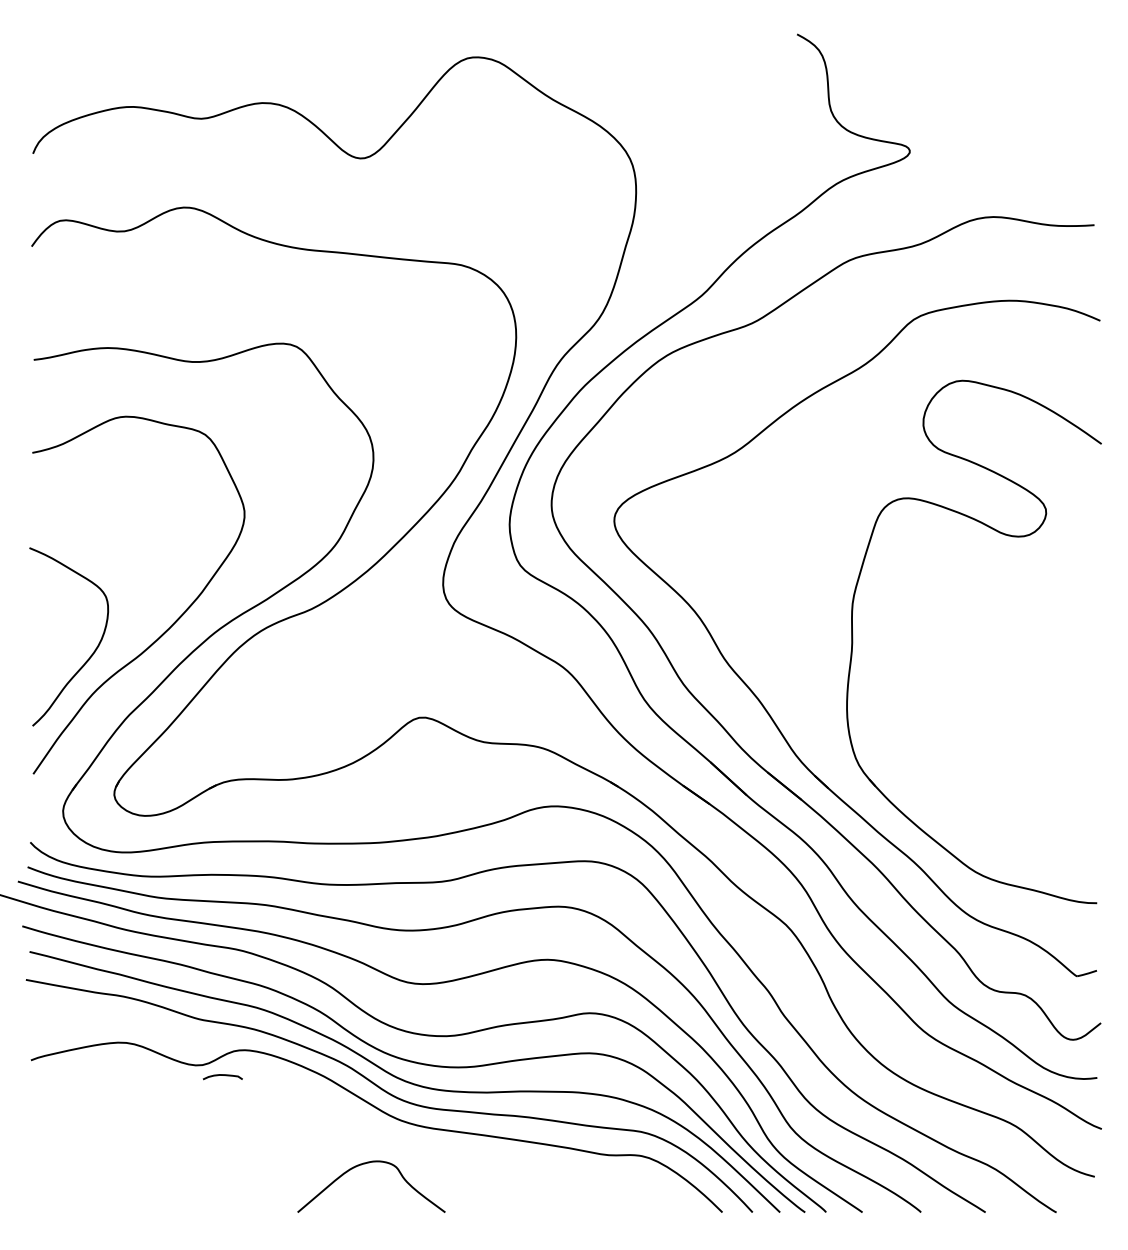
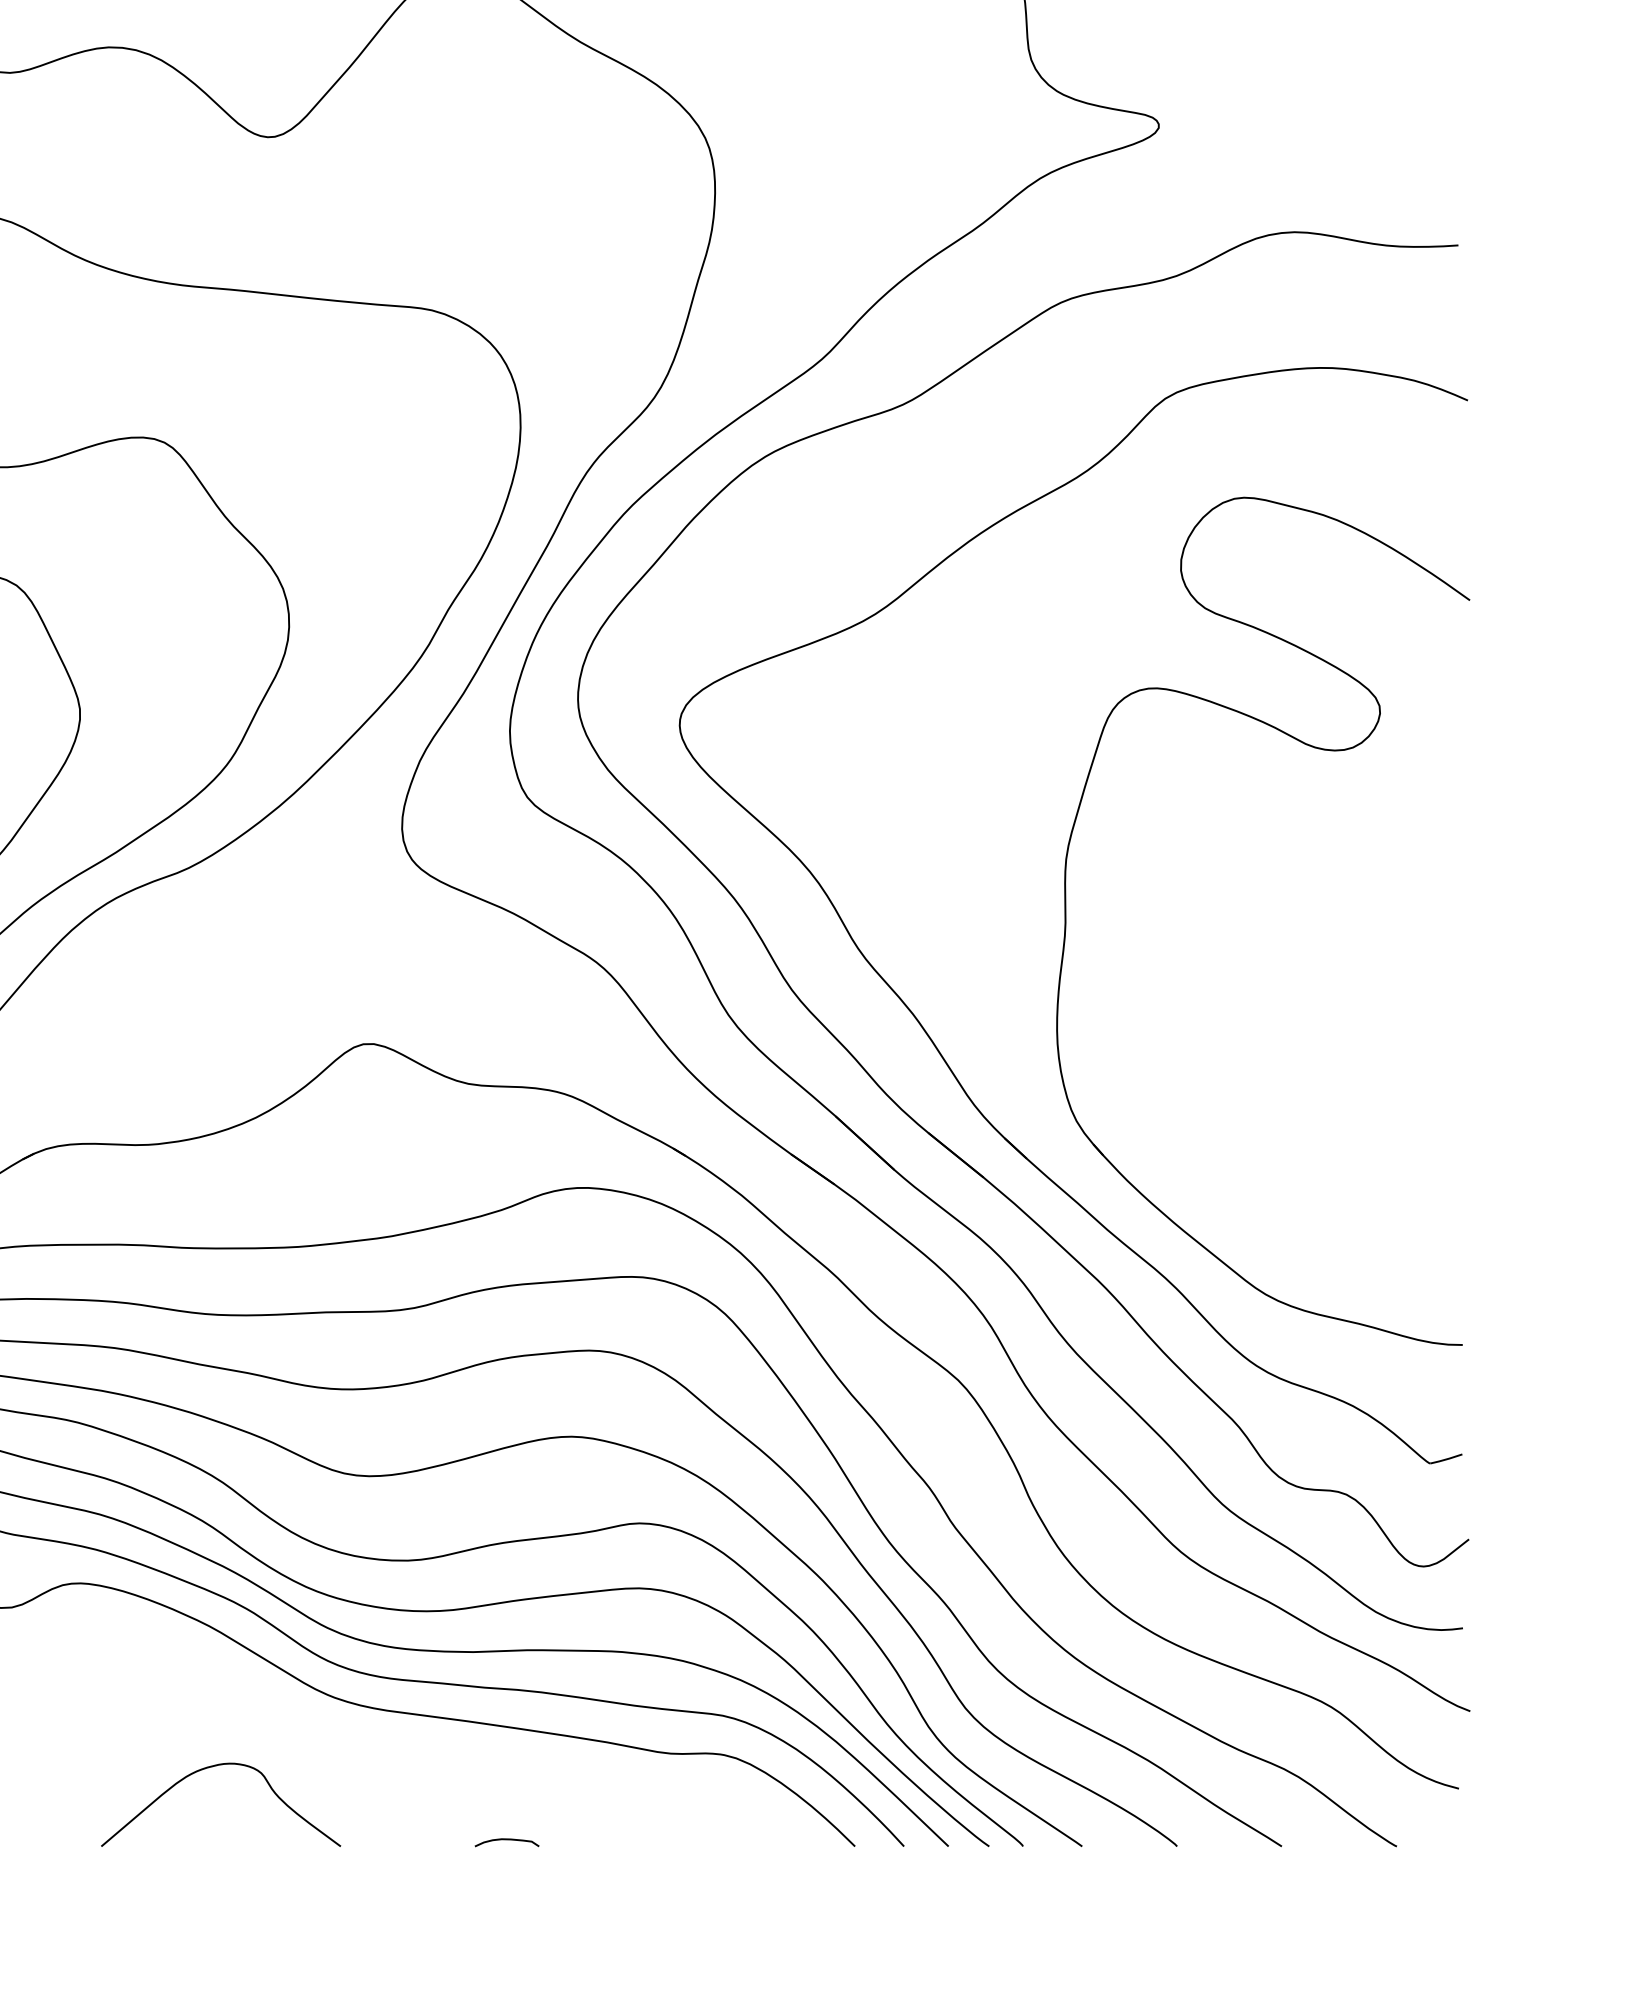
curve: (222, 1075) -> (506, 1840), moved
curve: (365, 1164) -> (211, 1768), moved

